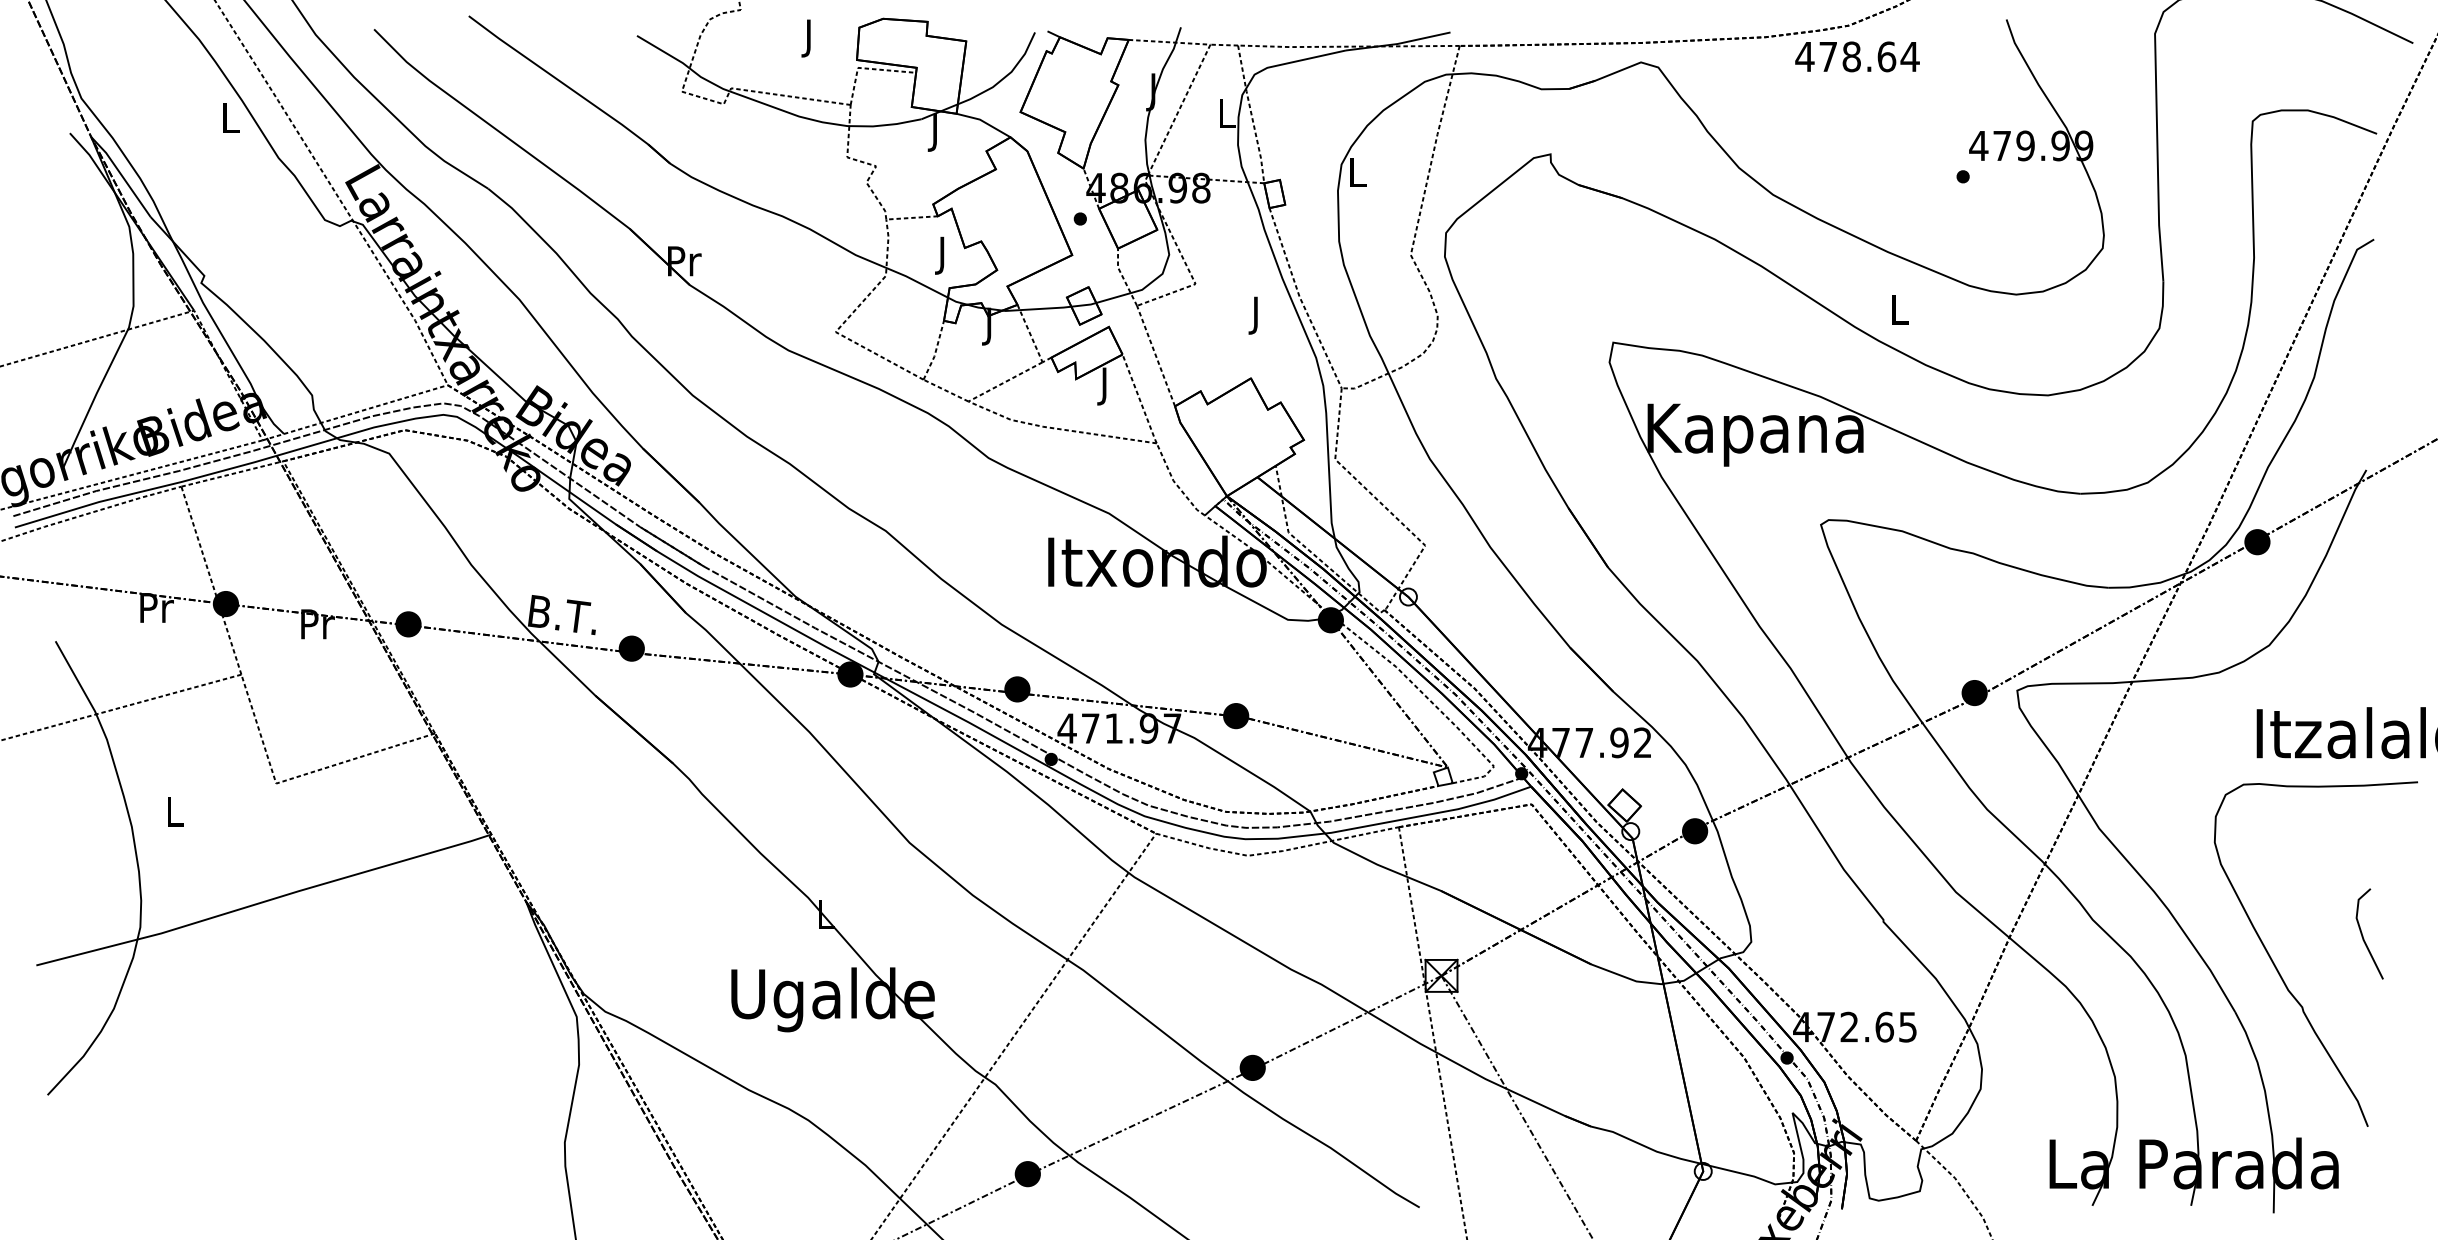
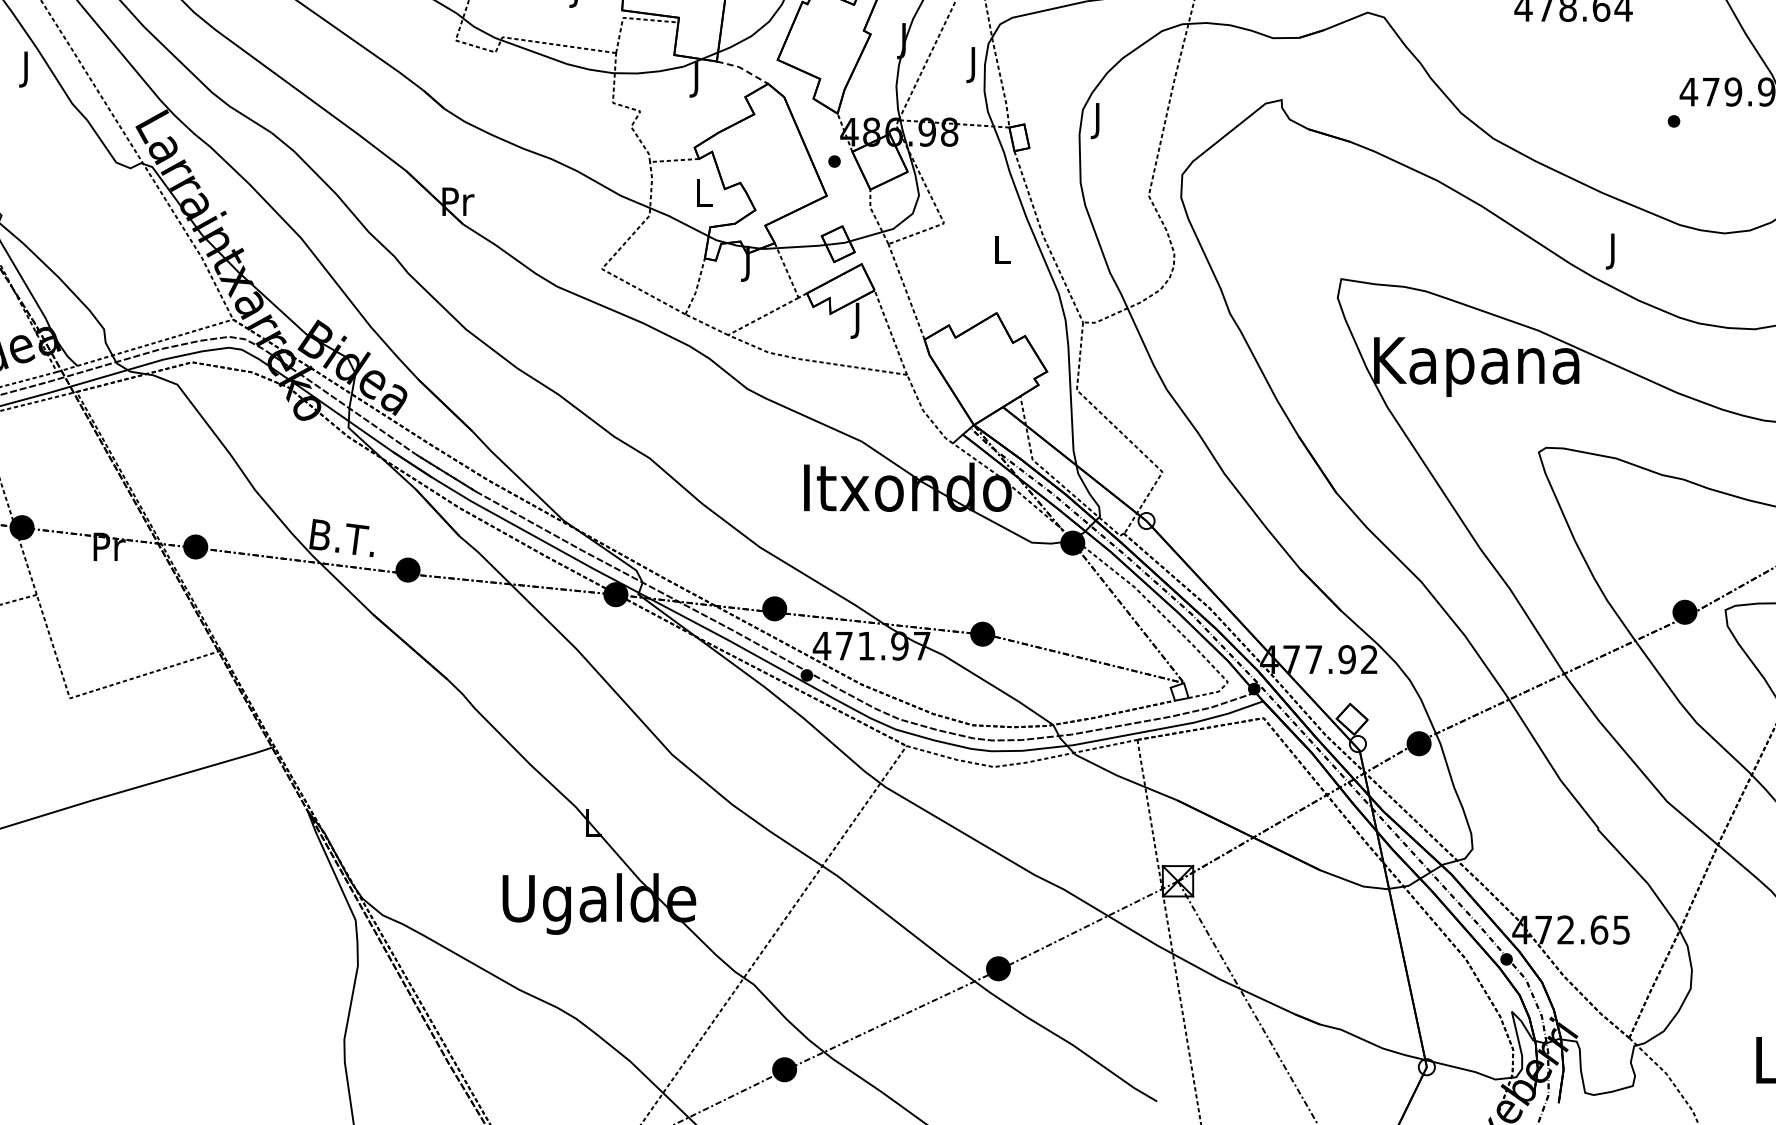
text: (1227, 117) -> (974, 65), L -> J
text: (230, 122) -> (26, 69), L -> J
line: (984, 122) -> (743, 69), solid -> dashed
text: (1357, 176) -> (1098, 121), L -> J
text: (943, 255) -> (704, 196), J -> L
text: (1899, 313) -> (1613, 251), L -> J
text: (1256, 315) -> (1002, 253), J -> L

